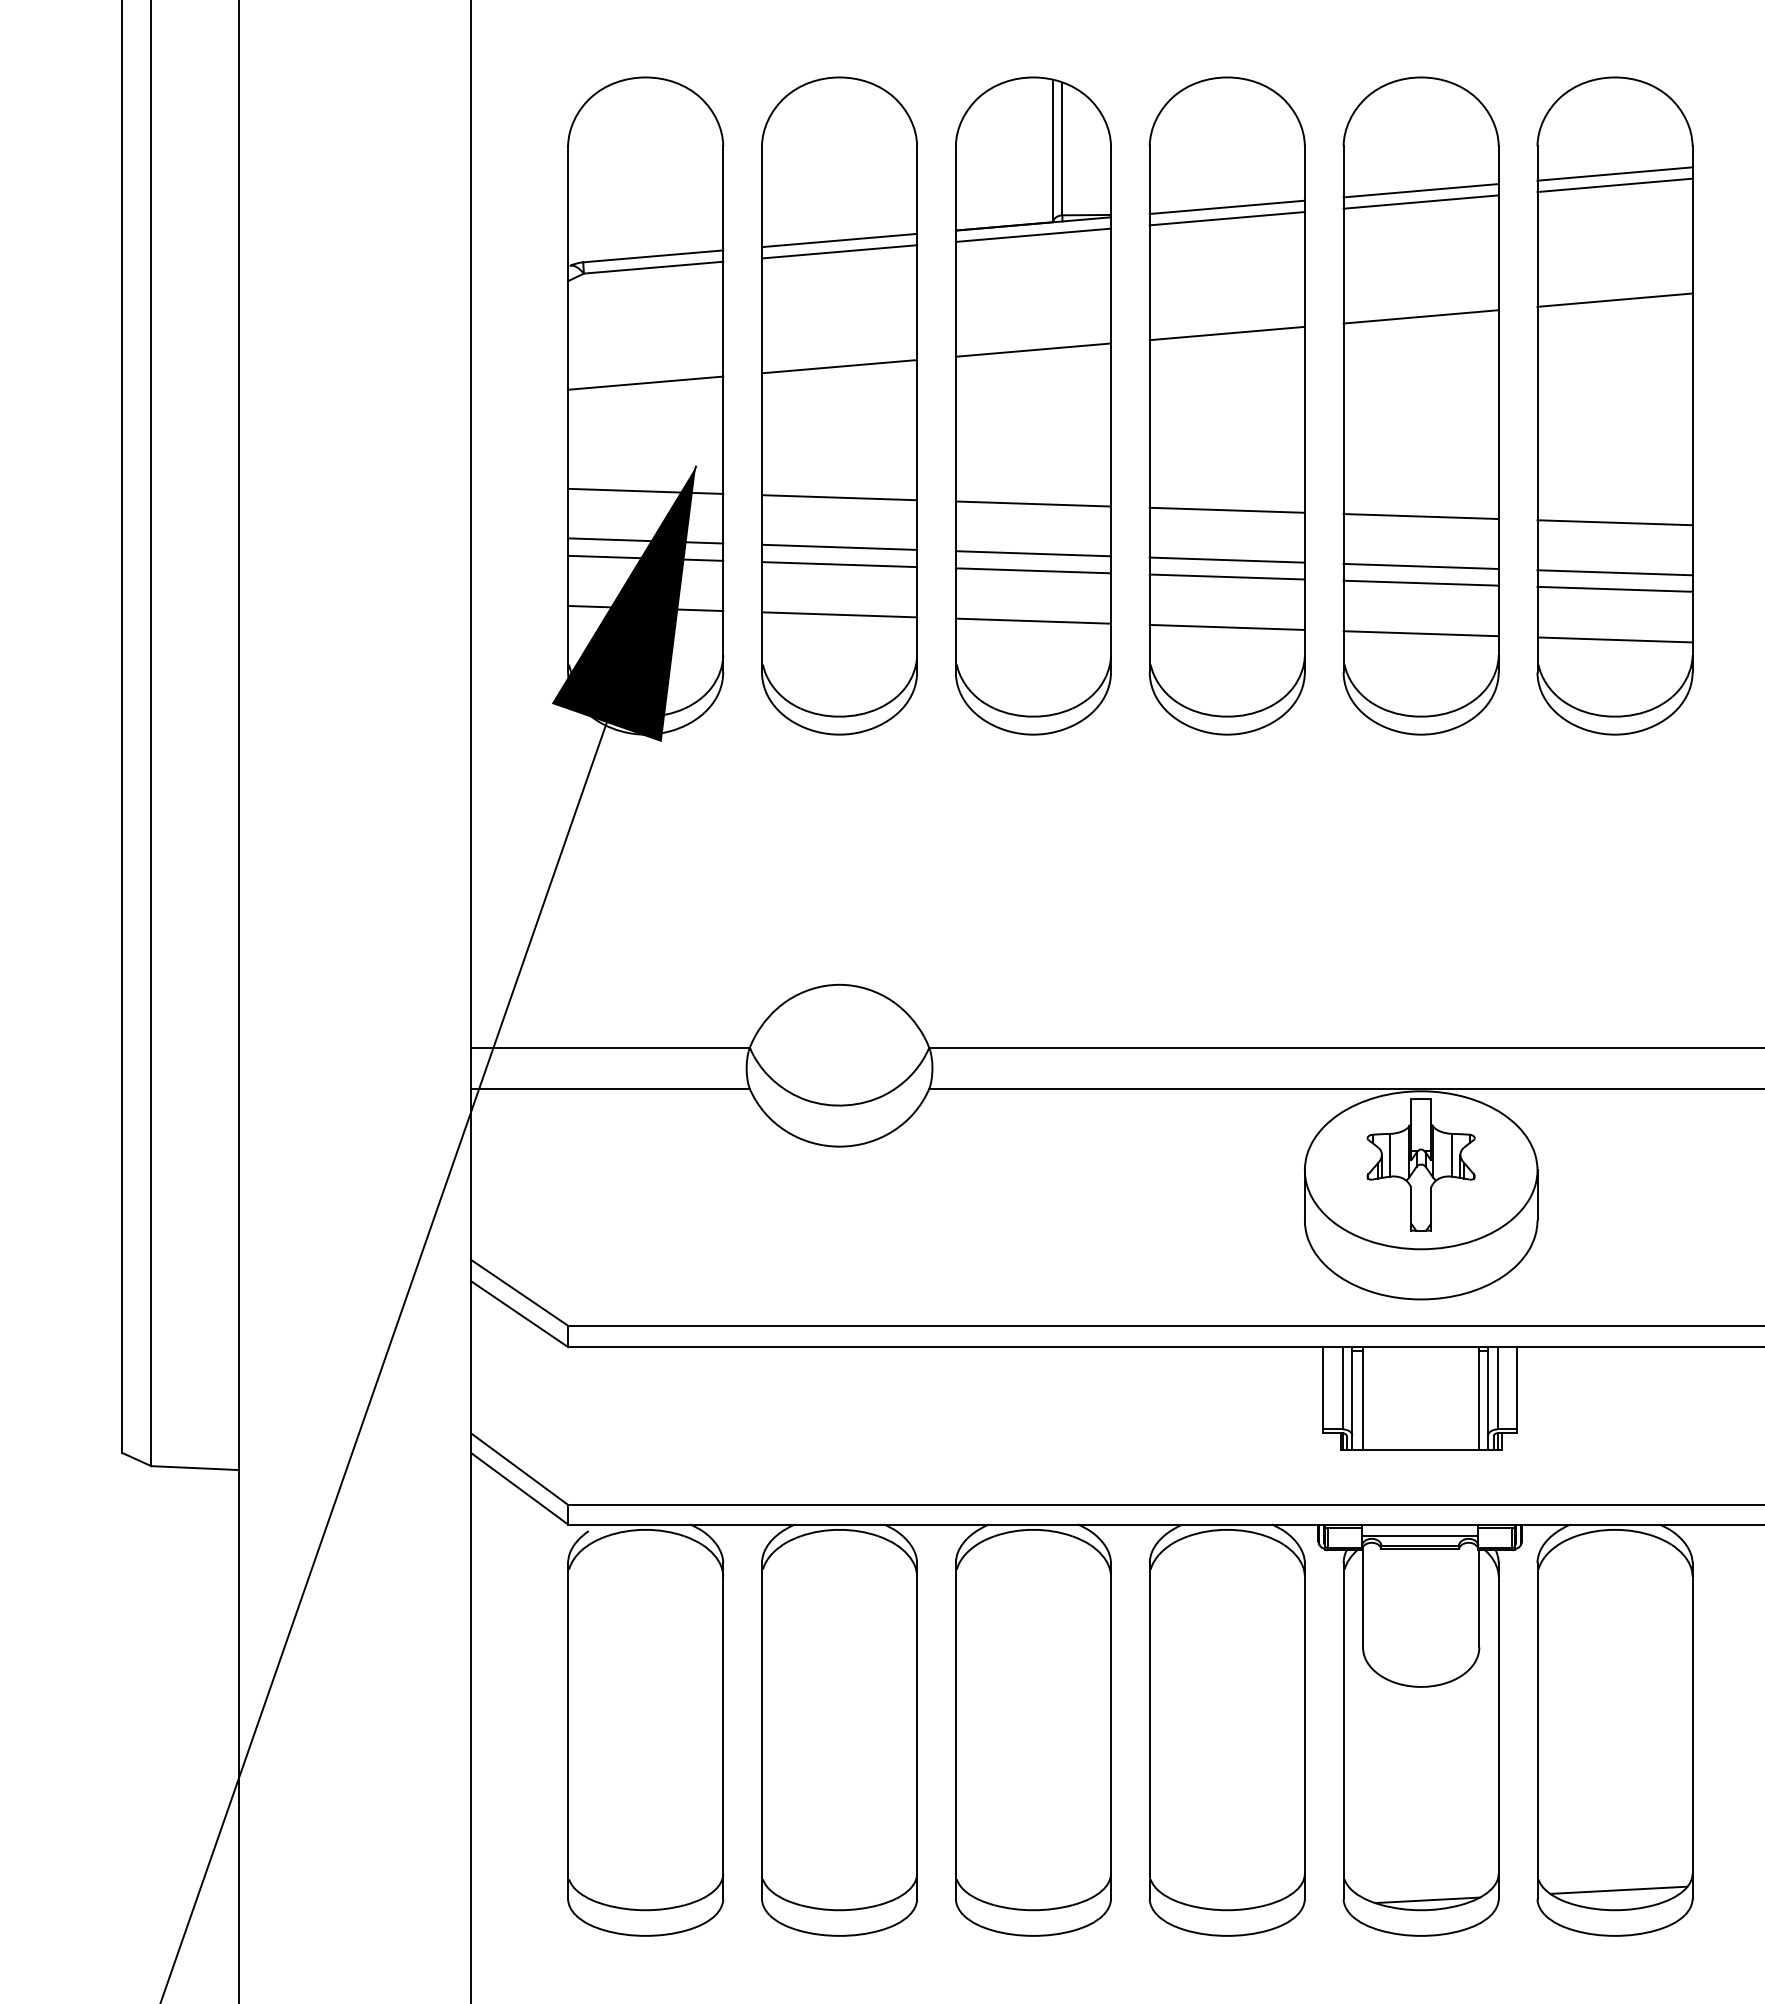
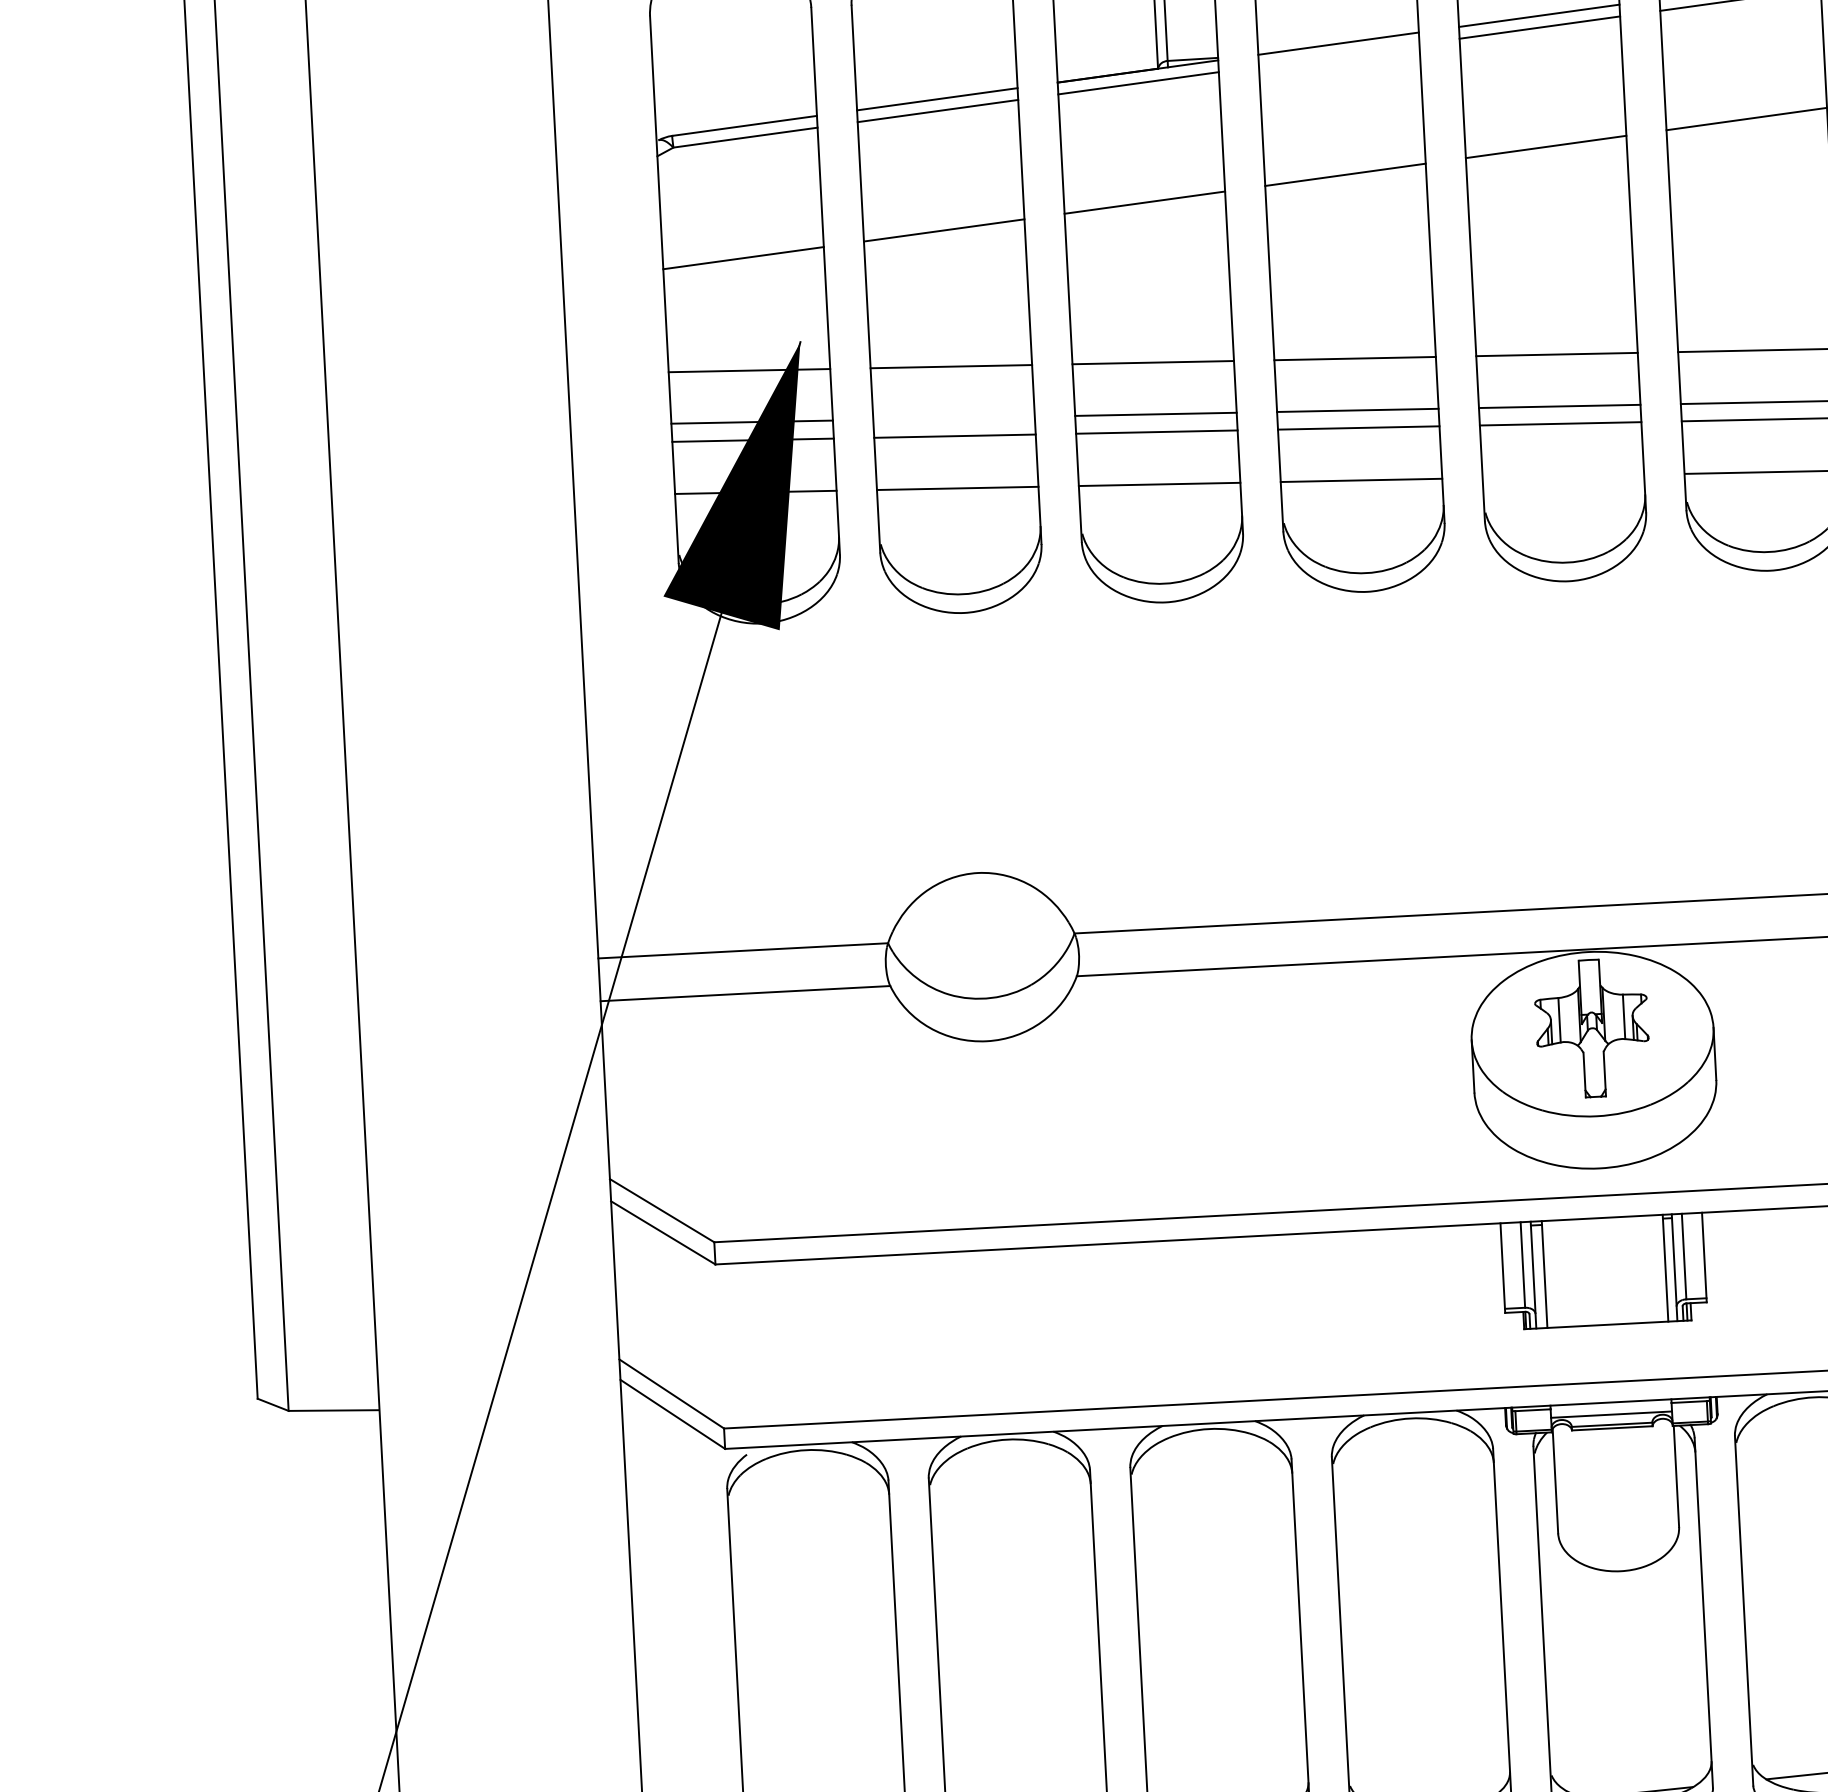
line: (1226, 218) -> (1338, 55), removed
line: (839, 546) -> (953, 417), removed
line: (1420, 633) -> (1562, 476), removed

